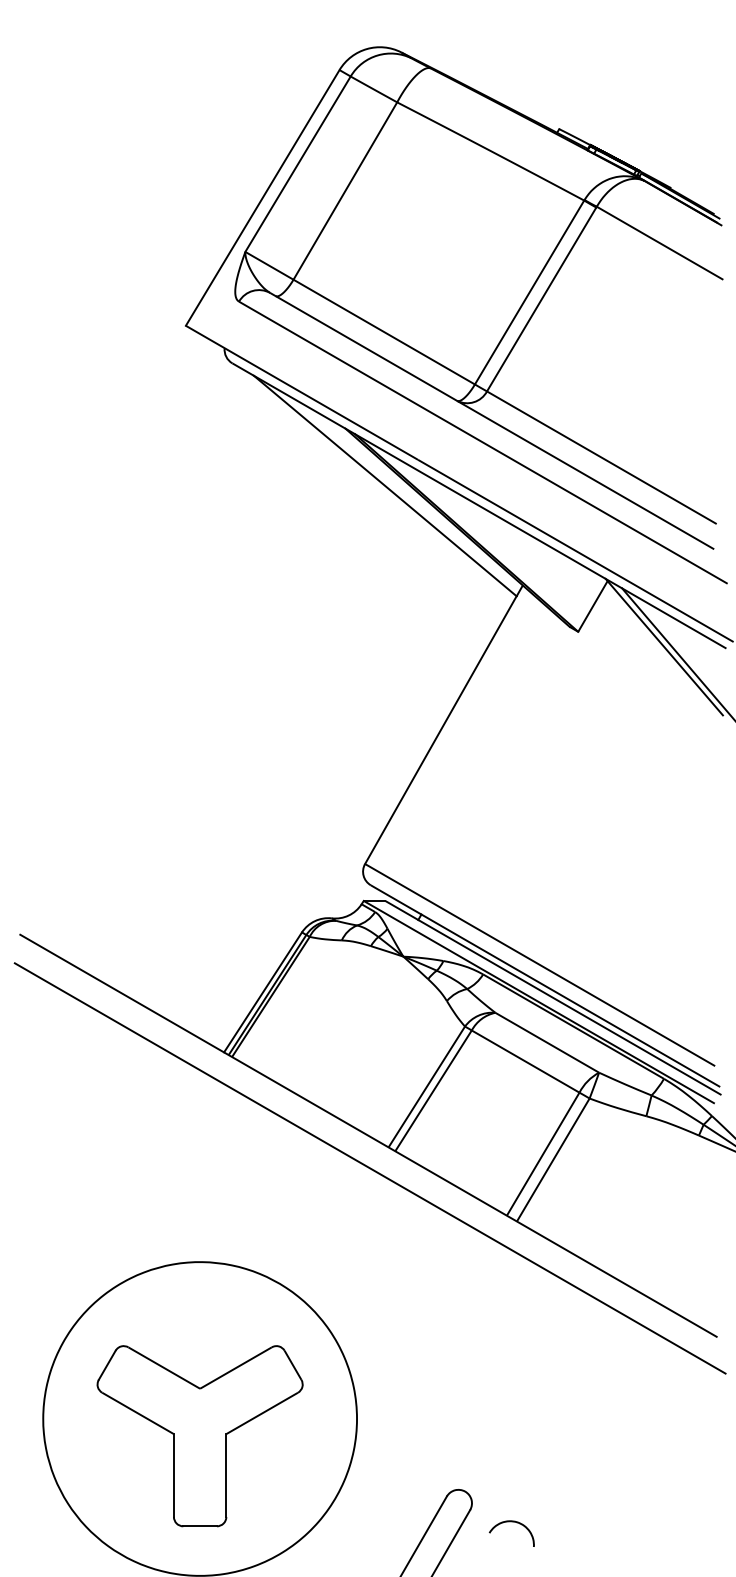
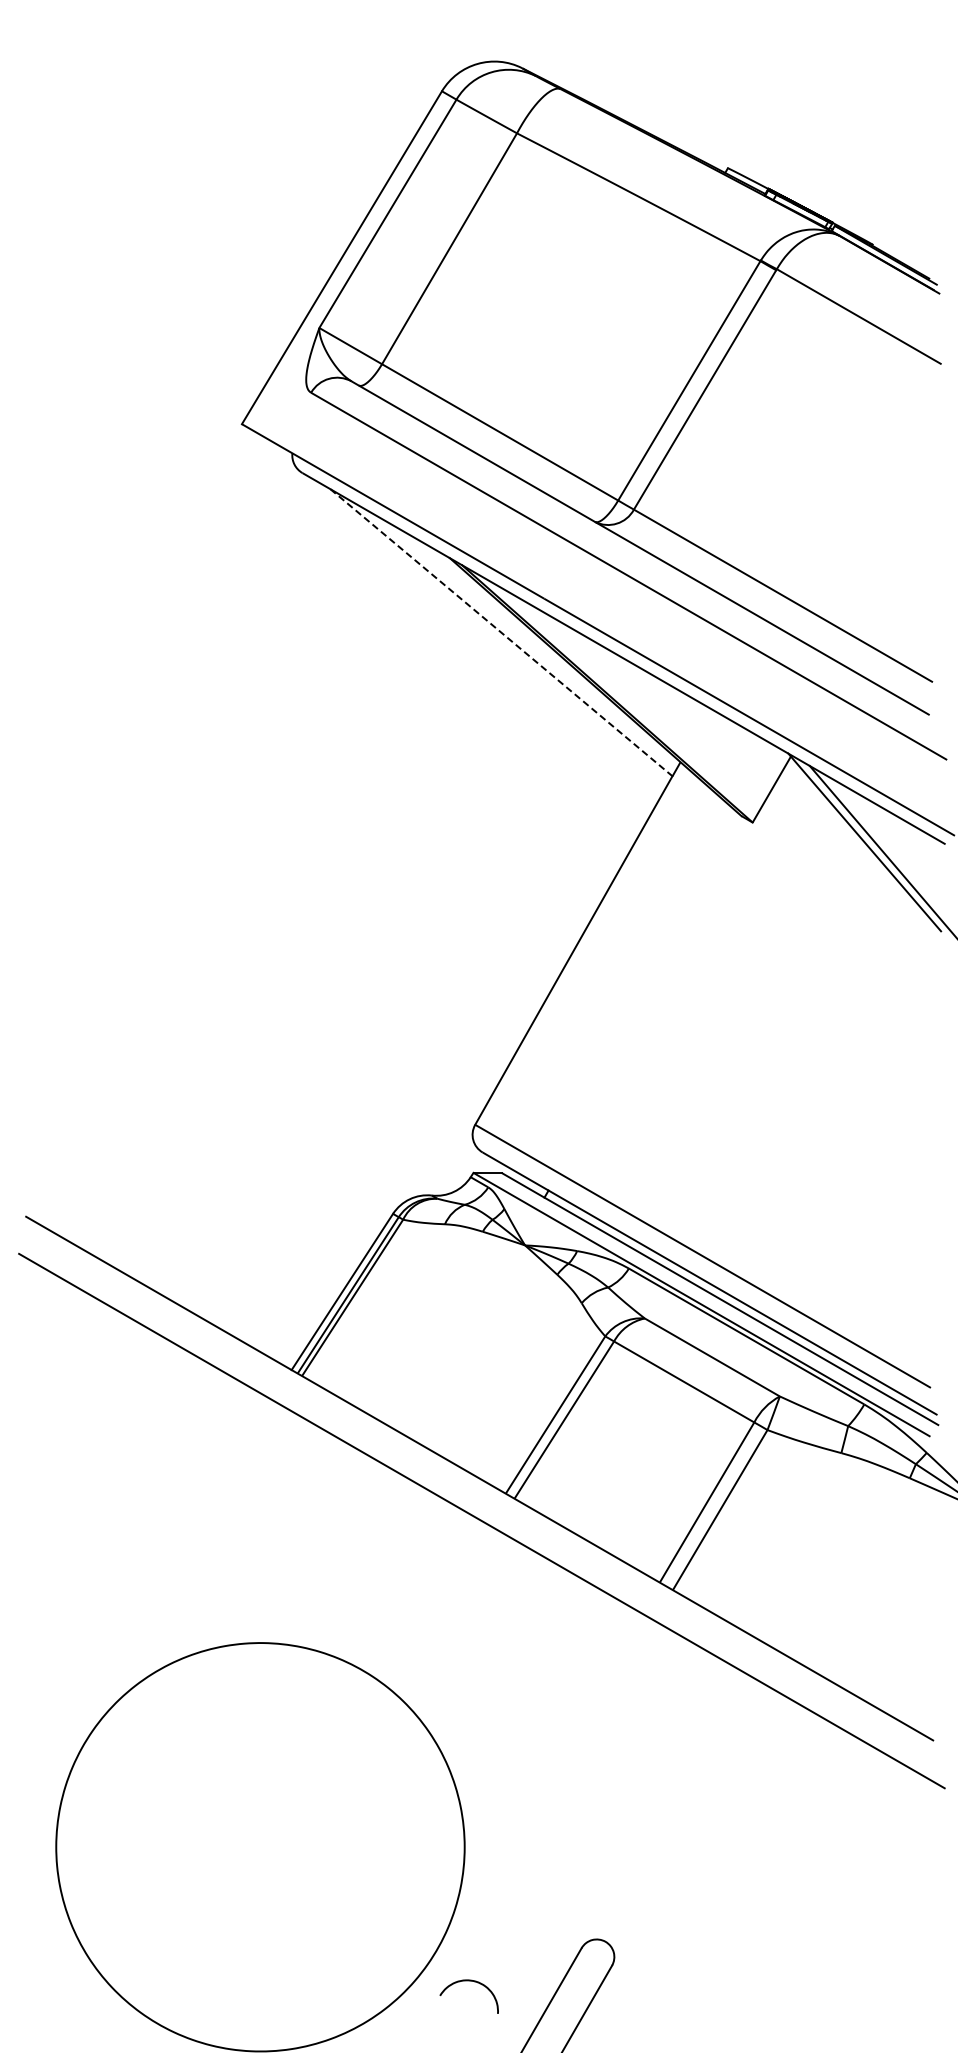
line: (385, 486) -> (501, 633), solid -> dashed
part: (200, 1436) -> (260, 1869), removed
curve: (511, 1522) -> (468, 1981), moved

